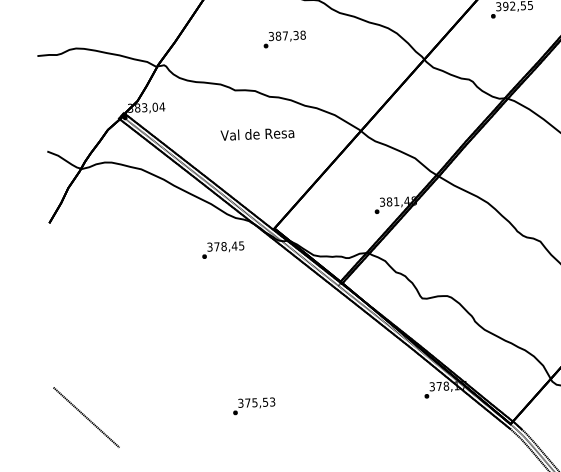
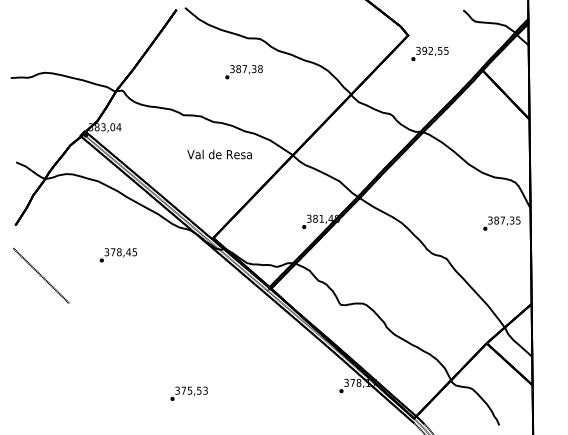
text: (284, 39) -> (243, 72), moved
text: (257, 134) -> (219, 154), moved
text: (223, 250) -> (118, 255), moved
line: (86, 417) -> (41, 275), moved

